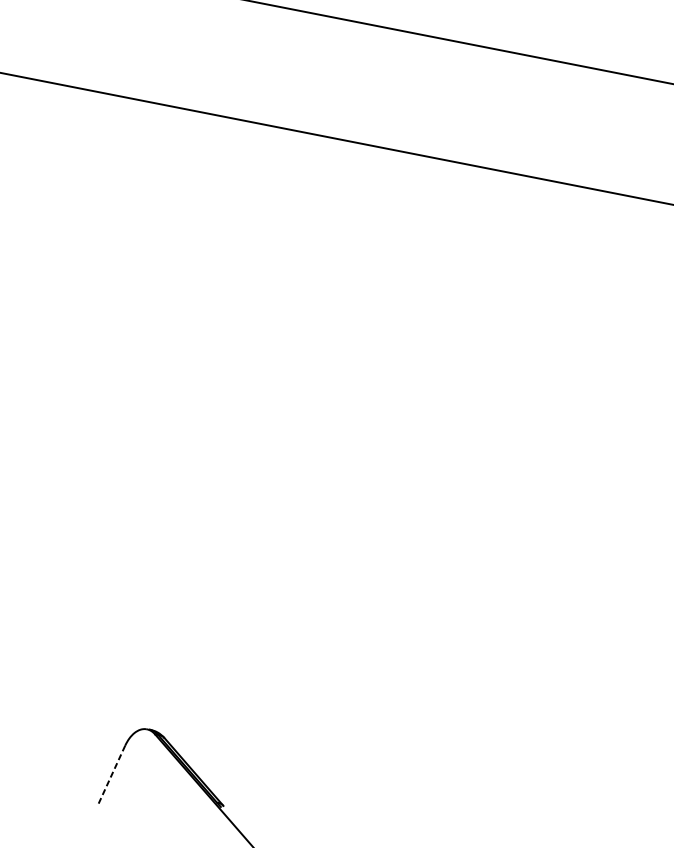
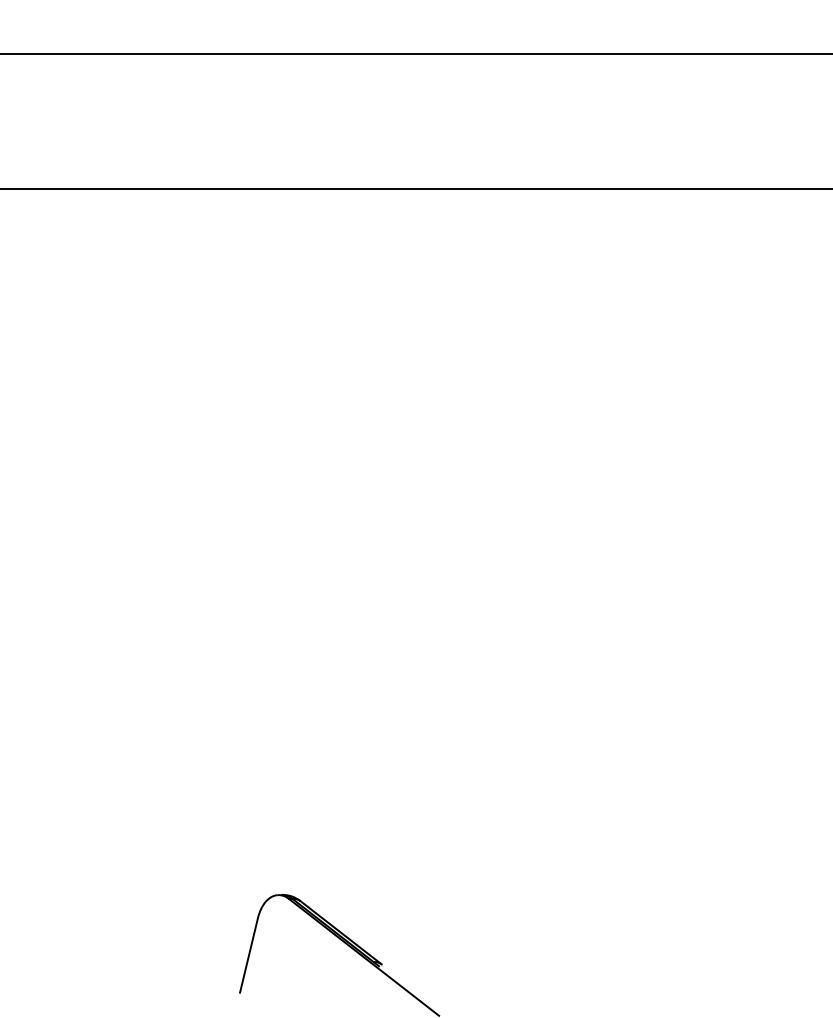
line: (110, 776) -> (248, 956), dashed -> solid

